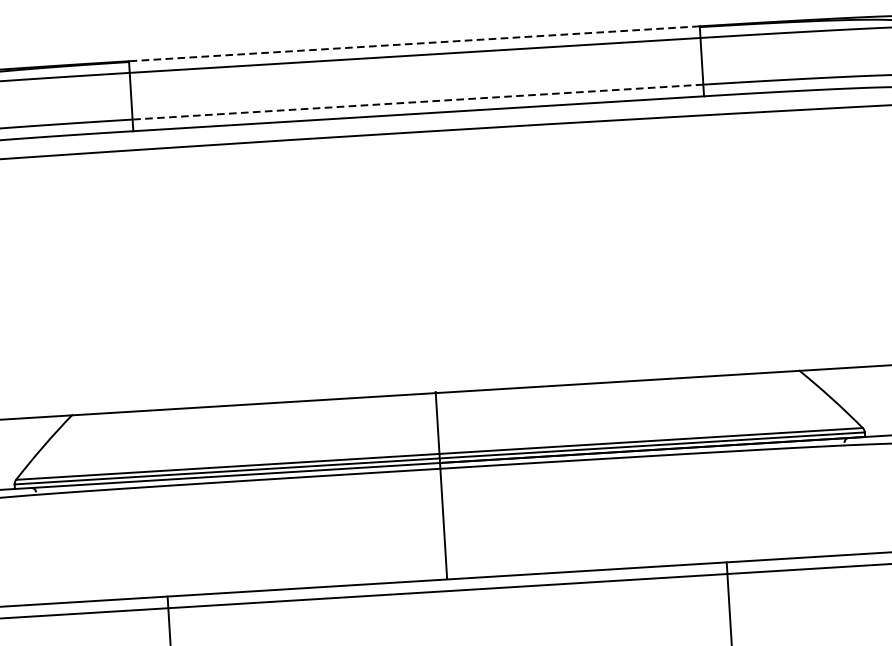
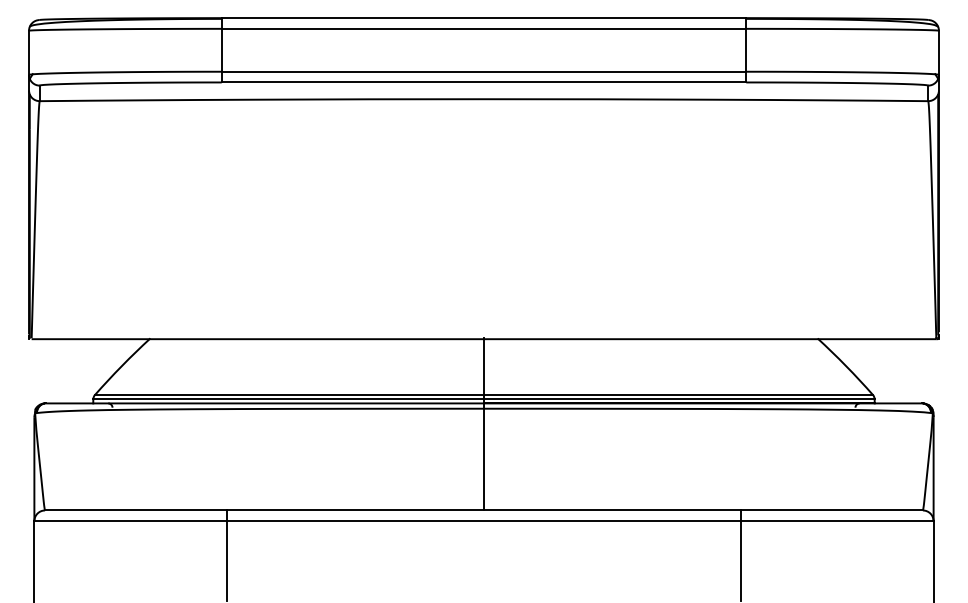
line: (413, 44) -> (483, 18), dashed -> solid
line: (417, 101) -> (483, 71), dashed -> solid

